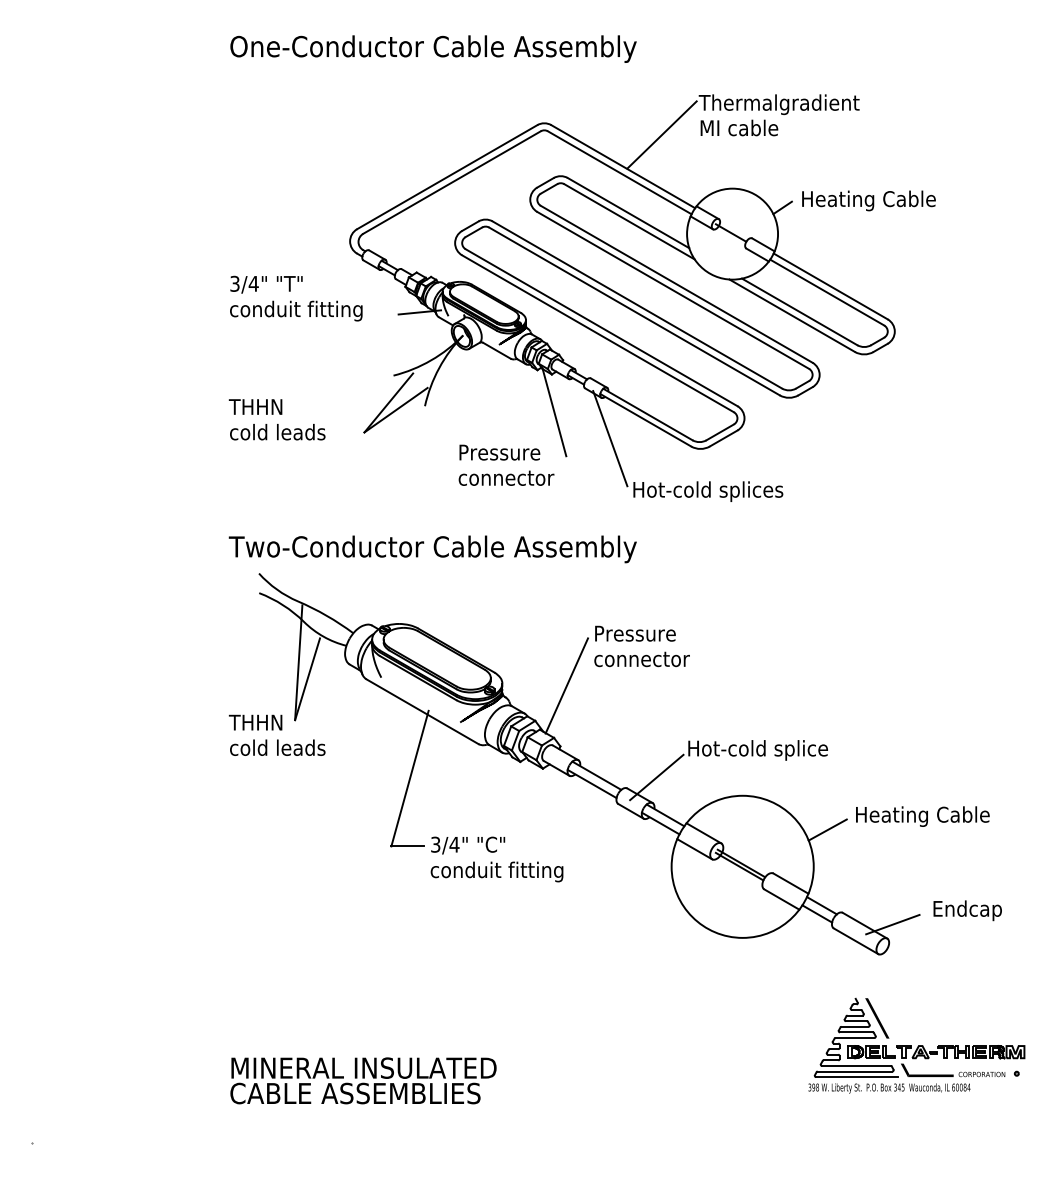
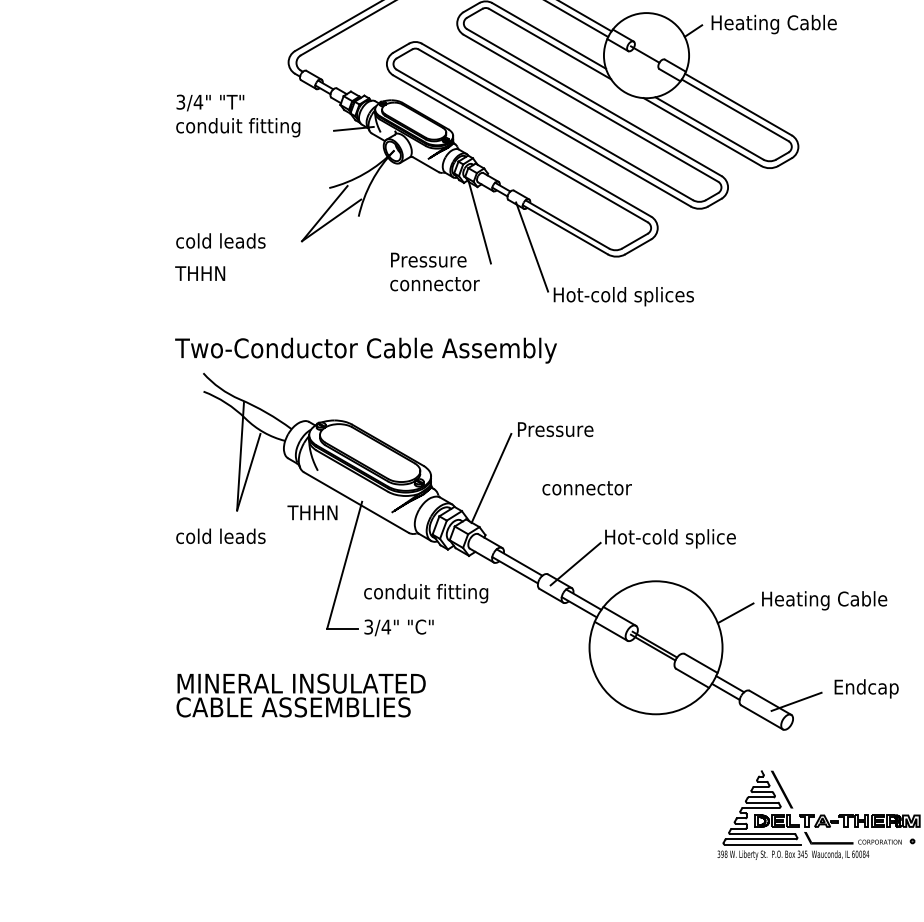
text: (255, 406) -> (200, 273), moved
text: (641, 659) -> (586, 488), moved
text: (255, 722) -> (312, 512), moved
text: (496, 871) -> (425, 593), moved
text: (363, 1080) -> (301, 695), moved

